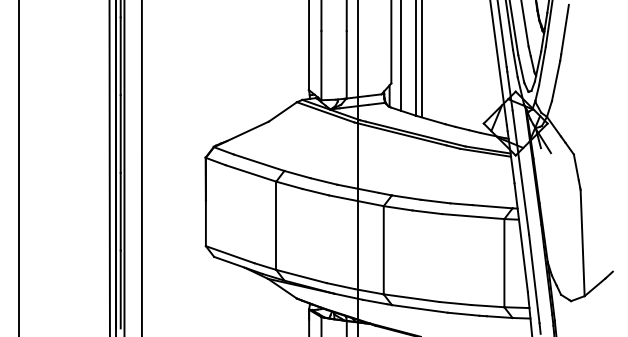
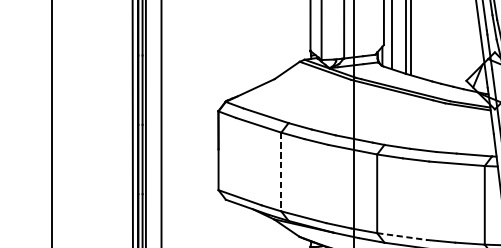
line: (276, 226) -> (281, 172), solid -> dashed
line: (412, 298) -> (402, 236), solid -> dashed

